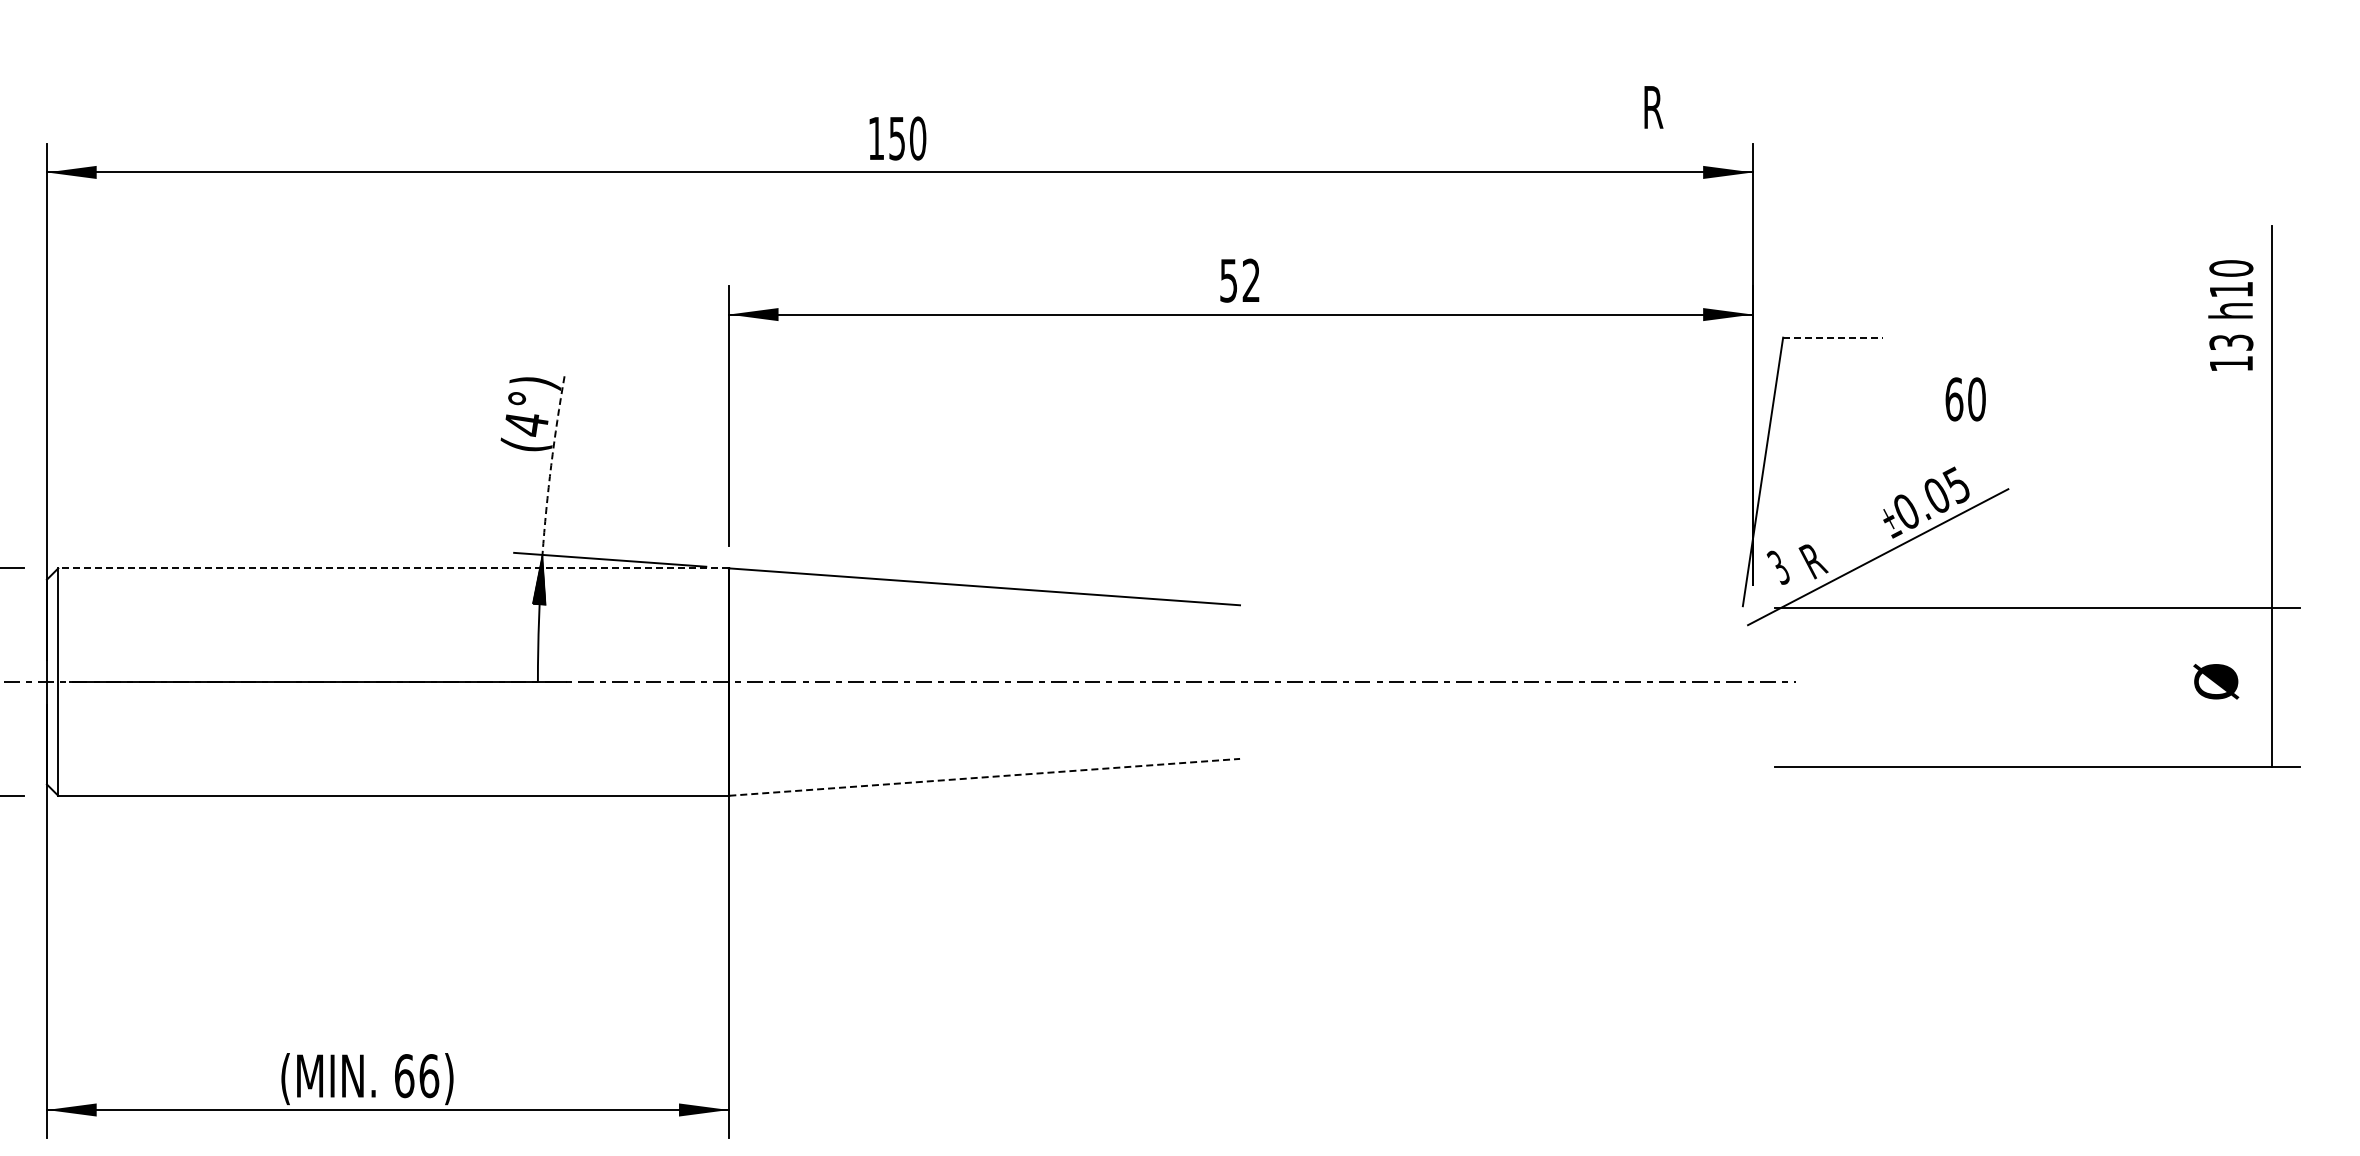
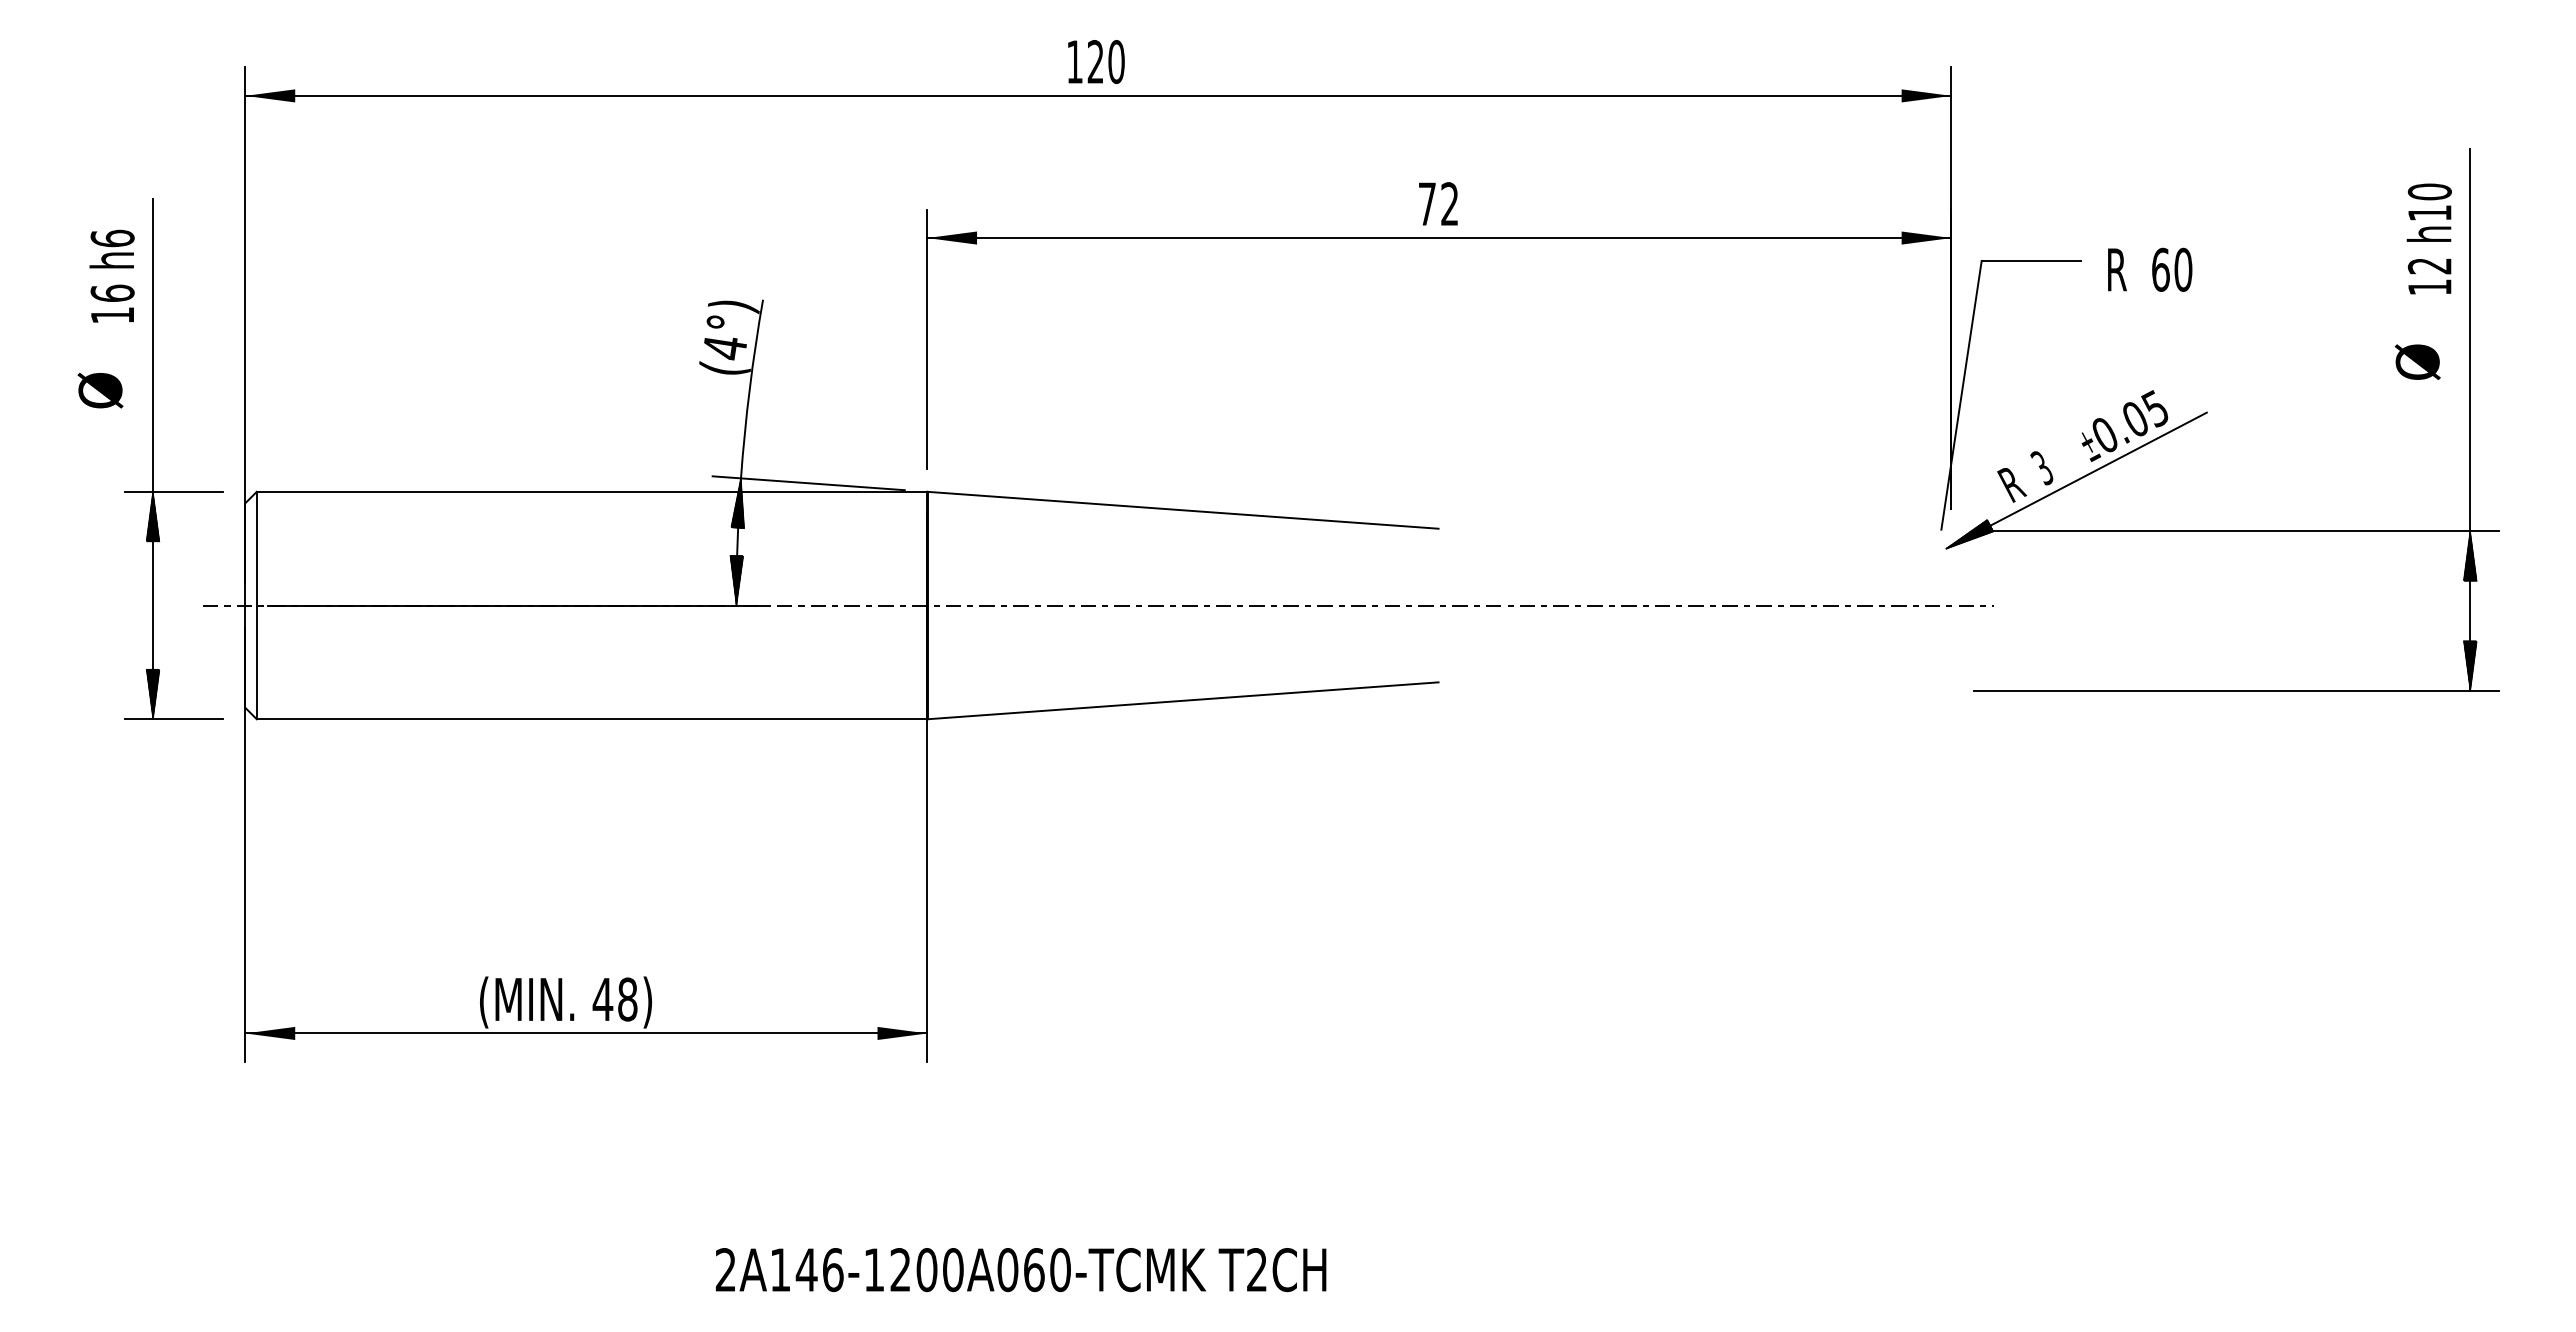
text: (1653, 107) -> (2117, 269), moved
text: (896, 139) -> (1095, 62), 150 -> 120
text: (1227, 281) -> (1426, 204), 52 -> 72
line: (1832, 338) -> (2031, 261), dashed -> solid
text: (2230, 343) -> (2429, 266), 13 -> 12
text: (1965, 399) -> (2172, 269), moved
arc: (550, 465) -> (749, 388), dashed -> solid
line: (392, 568) -> (591, 491), dashed -> solid
text: (1777, 568) -> (2041, 468), moved
hatch: (1771, 610) -> (1970, 533), added
hatch: (2270, 633) -> (2469, 556), added
hatch: (537, 657) -> (736, 580), added
text: (2215, 681) -> (2417, 361), moved
hatch: (2270, 742) -> (2469, 665), added
line: (984, 777) -> (1183, 700), dashed -> solid
text: (415, 1076) -> (614, 999), 66) -> 48)

